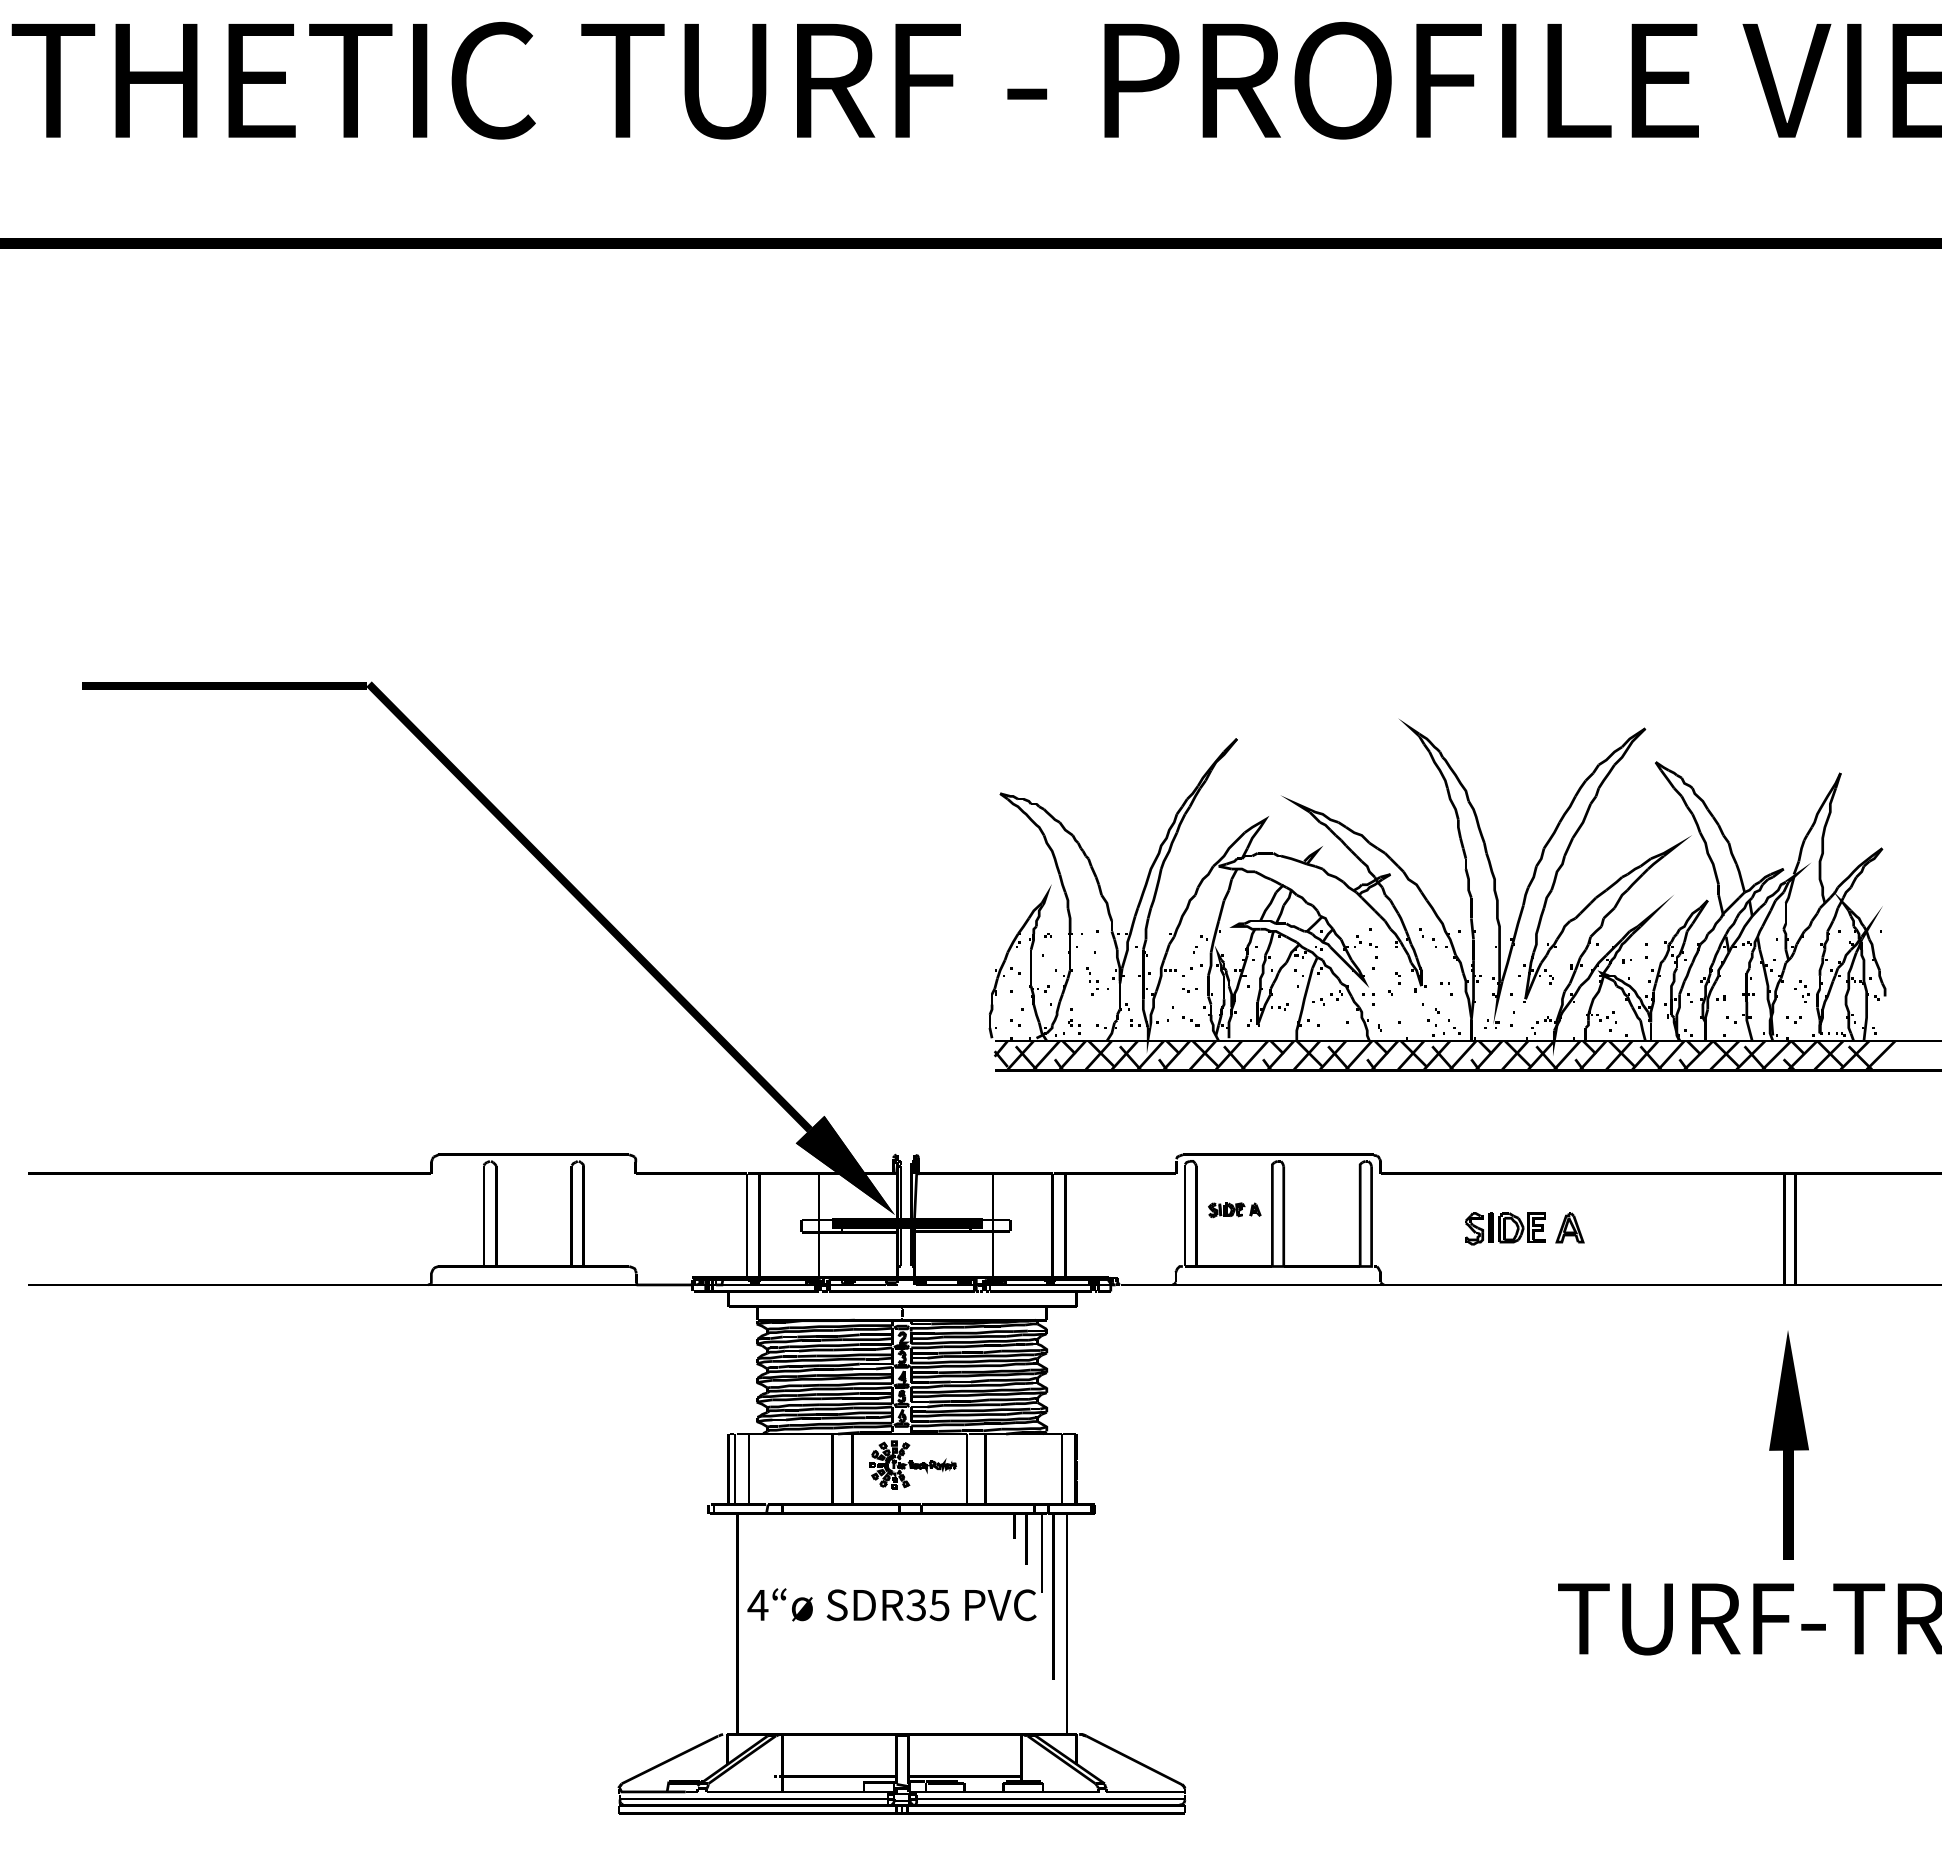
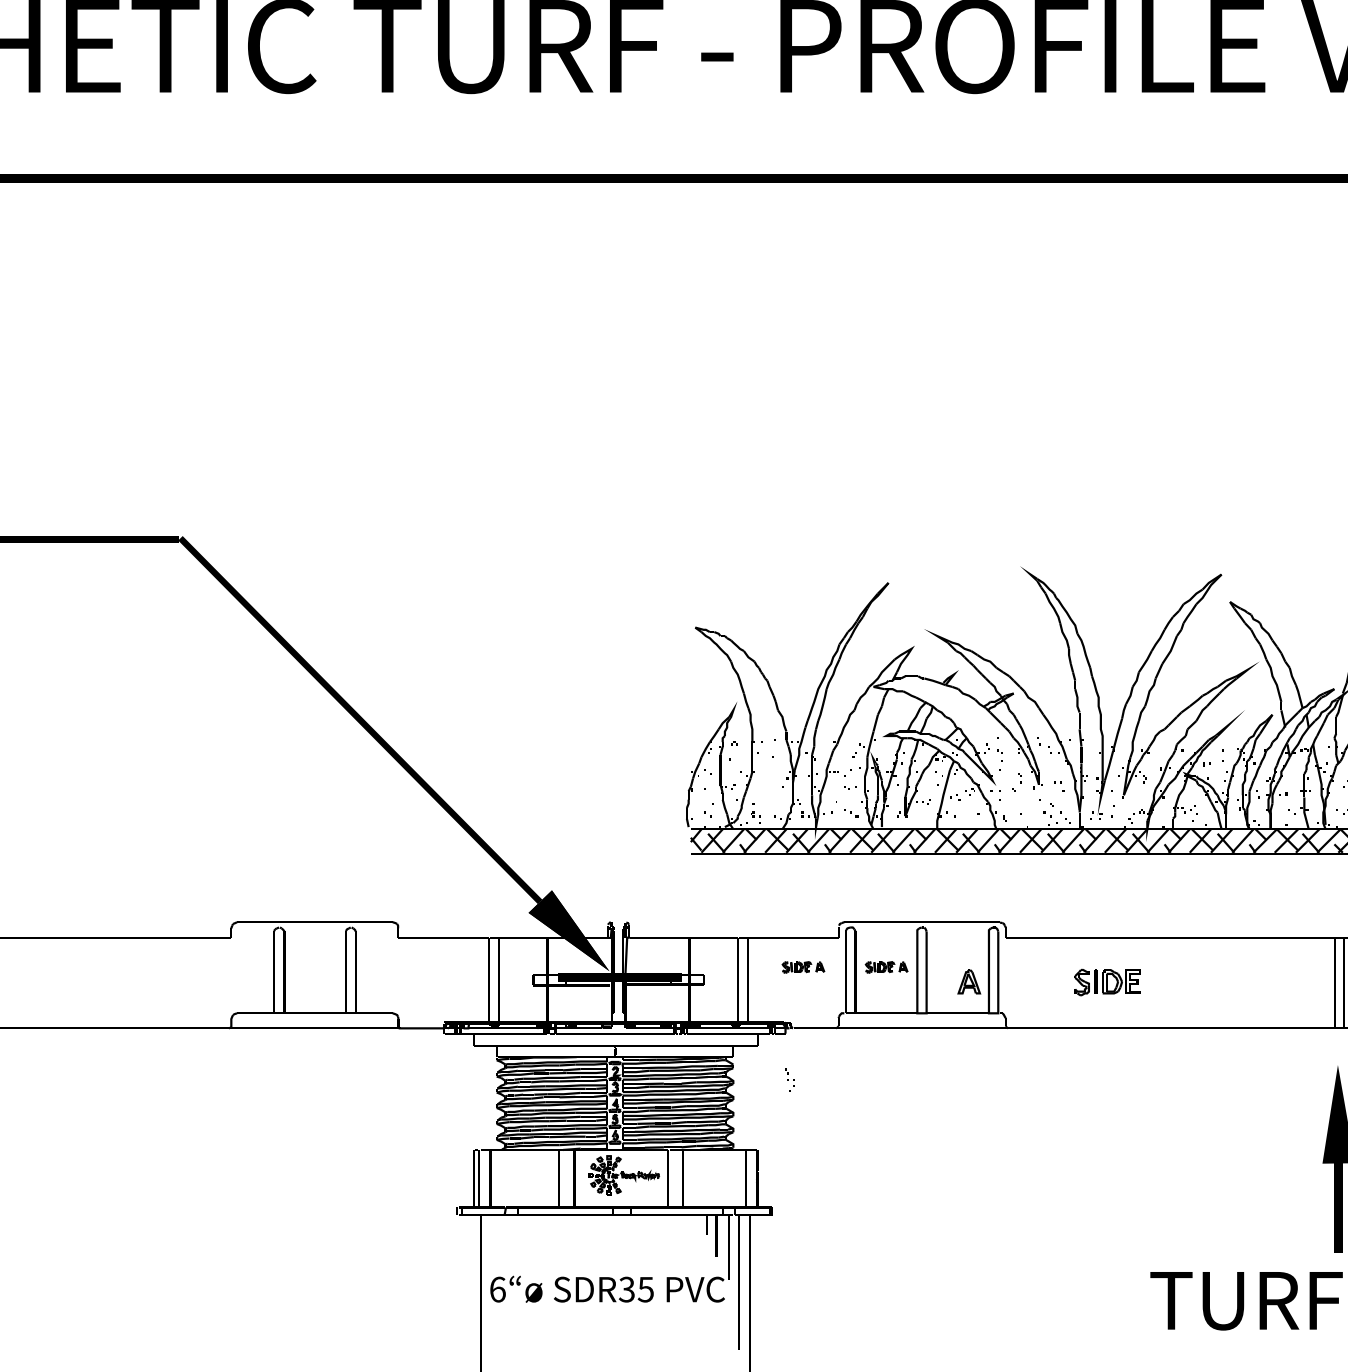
part: (1092, 981) -> (790, 1080), moved
part: (1132, 1210) -> (803, 967), added
part: (1569, 1227) -> (968, 981), moved
text: (757, 1605) -> (497, 1289), 4 -> 6

